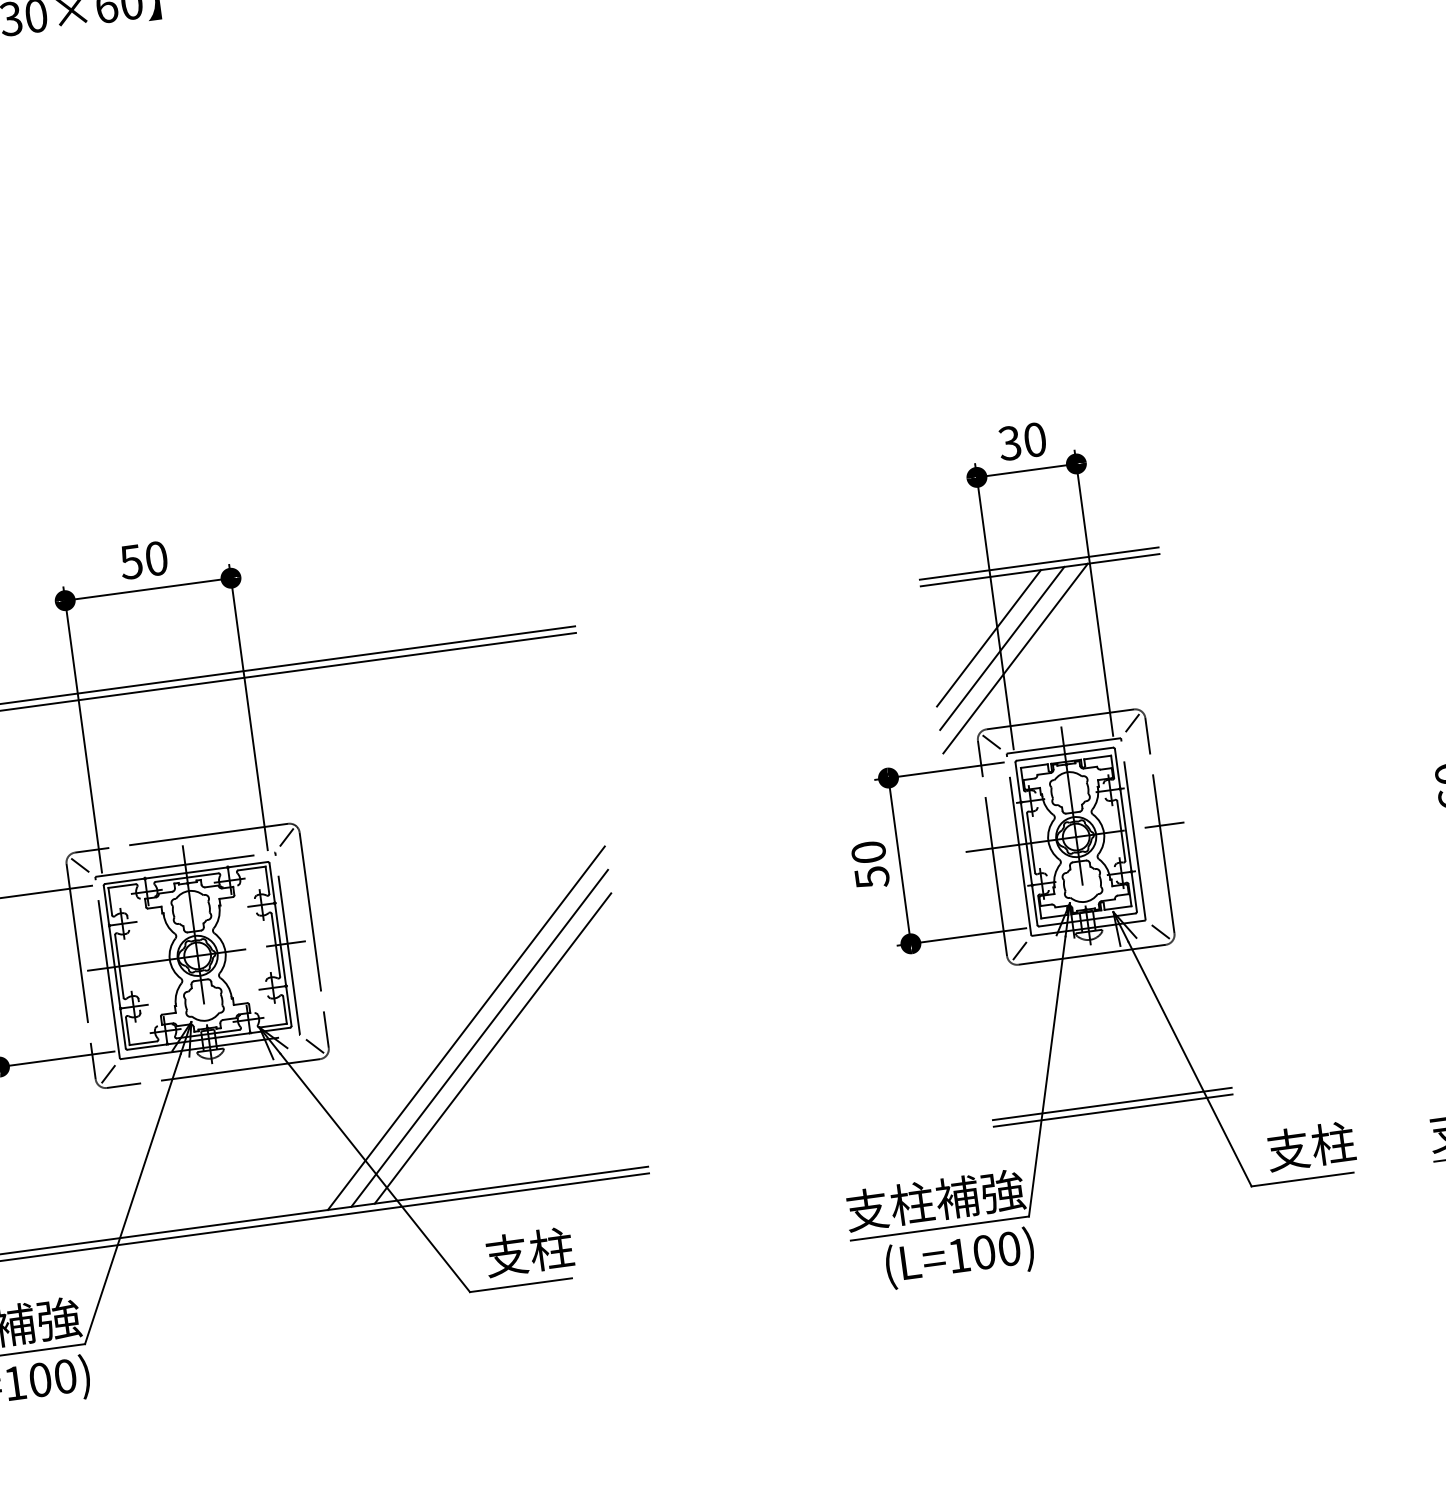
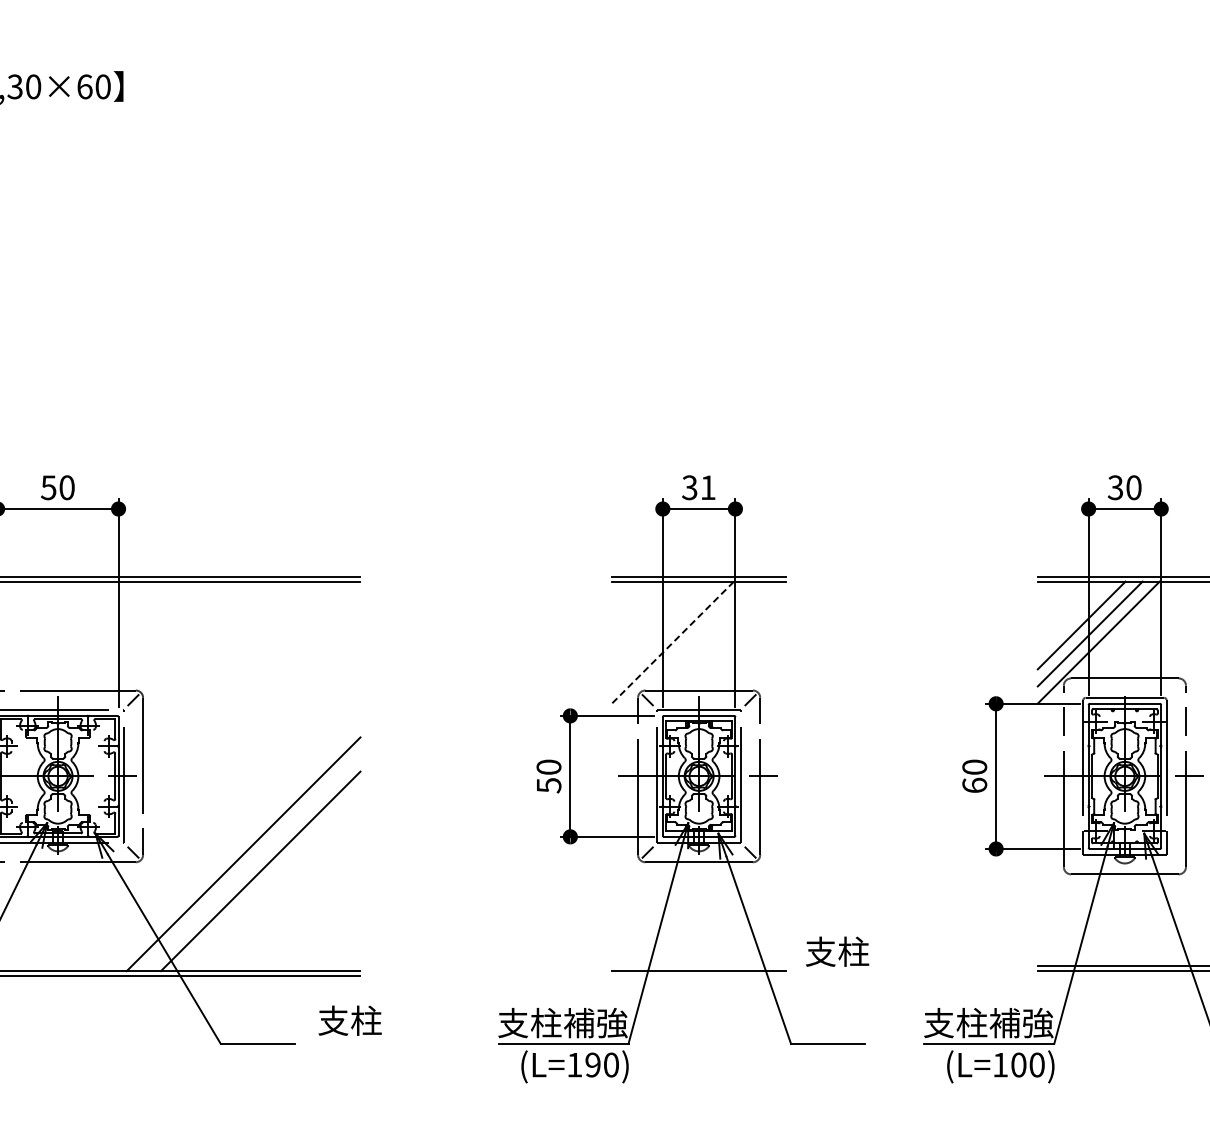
text: (1034, 439) -> (707, 487), 30 -> 31
line: (988, 638) -> (655, 625), removed
line: (1002, 647) -> (664, 633), removed
line: (1014, 658) -> (672, 642), solid -> dashed
line: (478, 1038) -> (251, 862), removed
line: (1113, 1109) -> (699, 975), removed
text: (1311, 1145) -> (837, 951), moved
text: (528, 1251) -> (349, 1020), moved
text: (983, 1251) -> (592, 1064), (L=100) -> (L=190)

